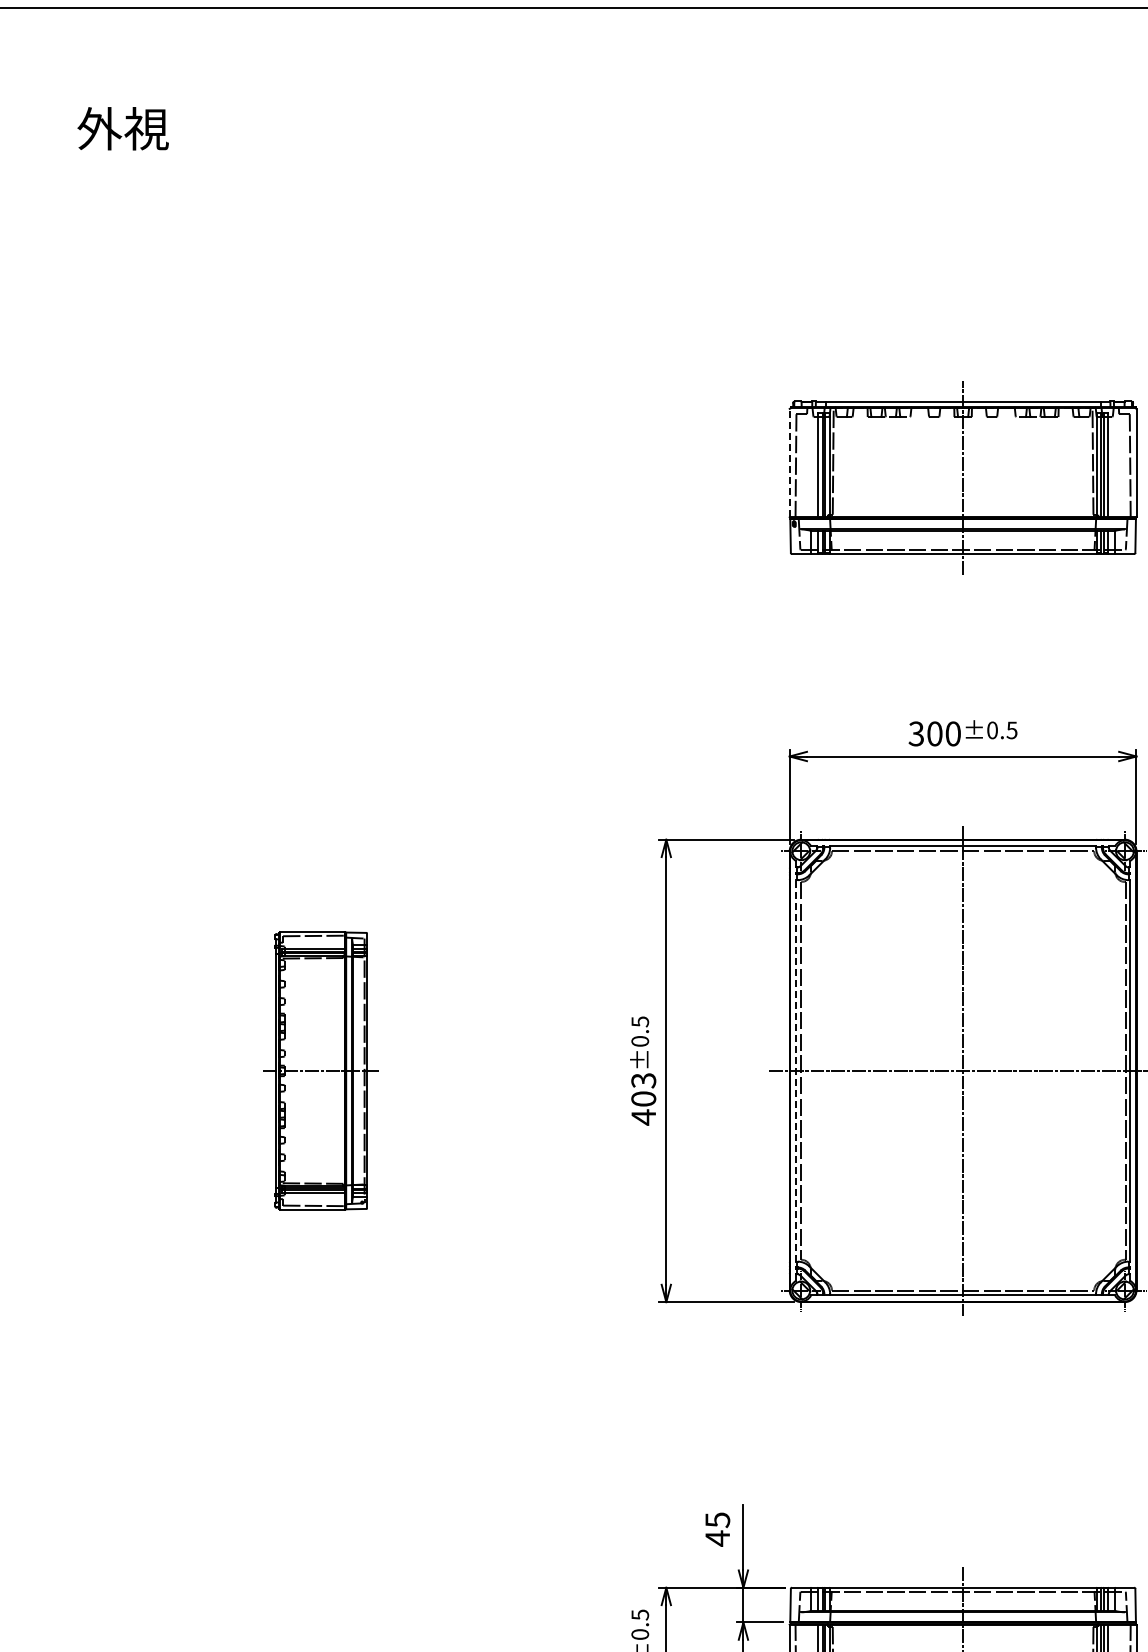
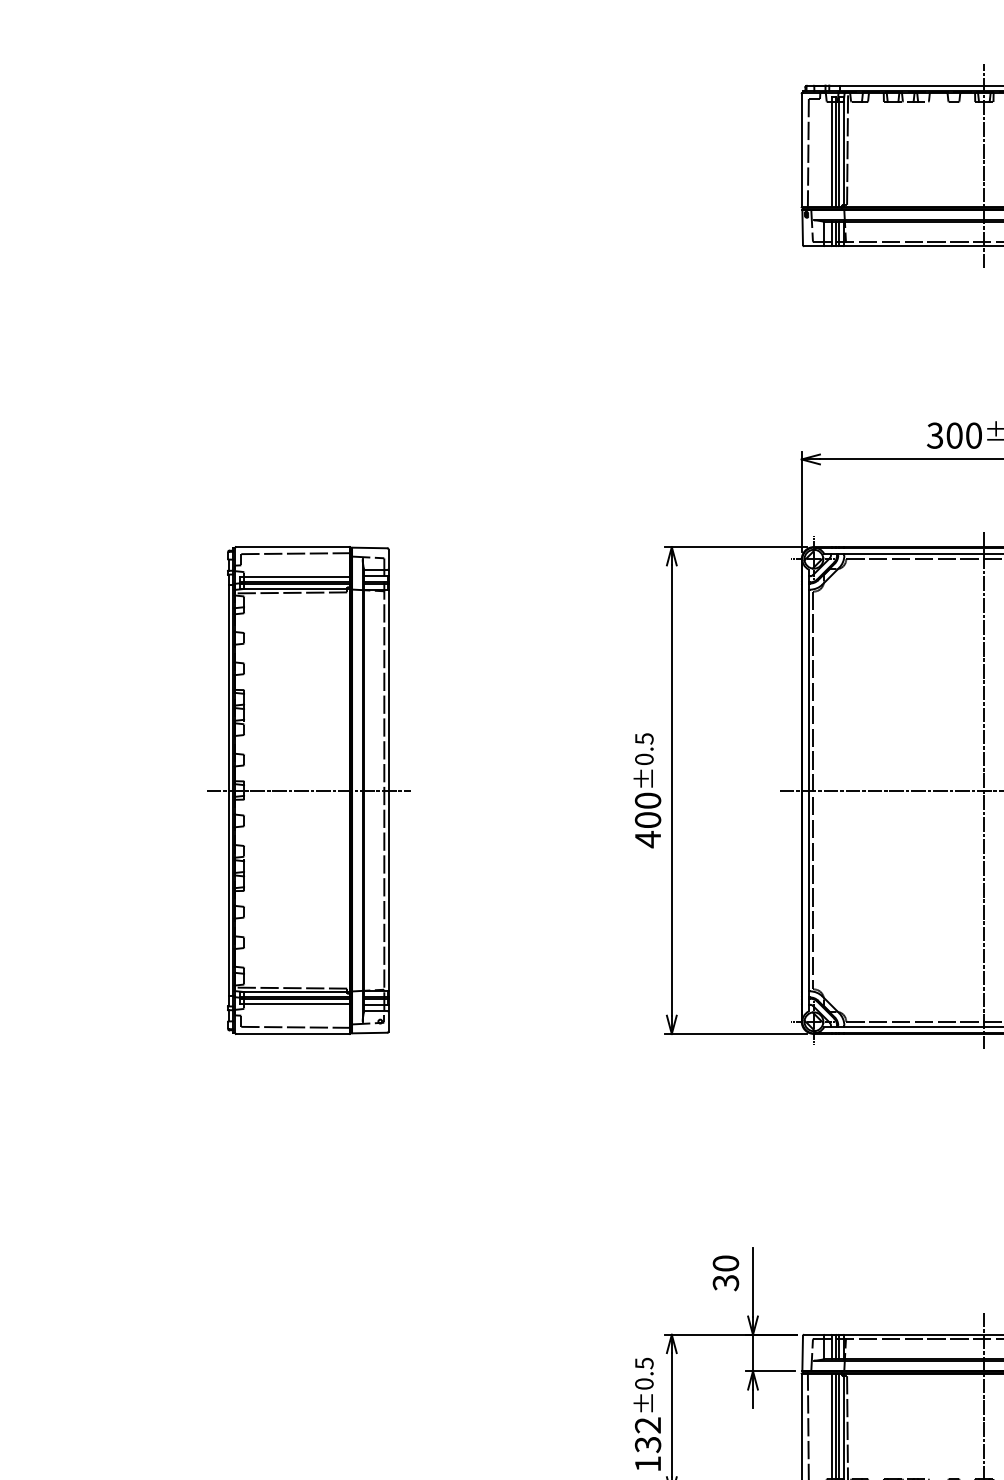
line: (789, 462) -> (801, 149), dashed -> solid
part: (321, 1070) -> (308, 790), size x1.67
line: (796, 1070) -> (808, 790), dashed -> solid
text: (643, 1080) -> (647, 800), 403 -> 400
text: (717, 1529) -> (725, 1273), 45 -> 30

